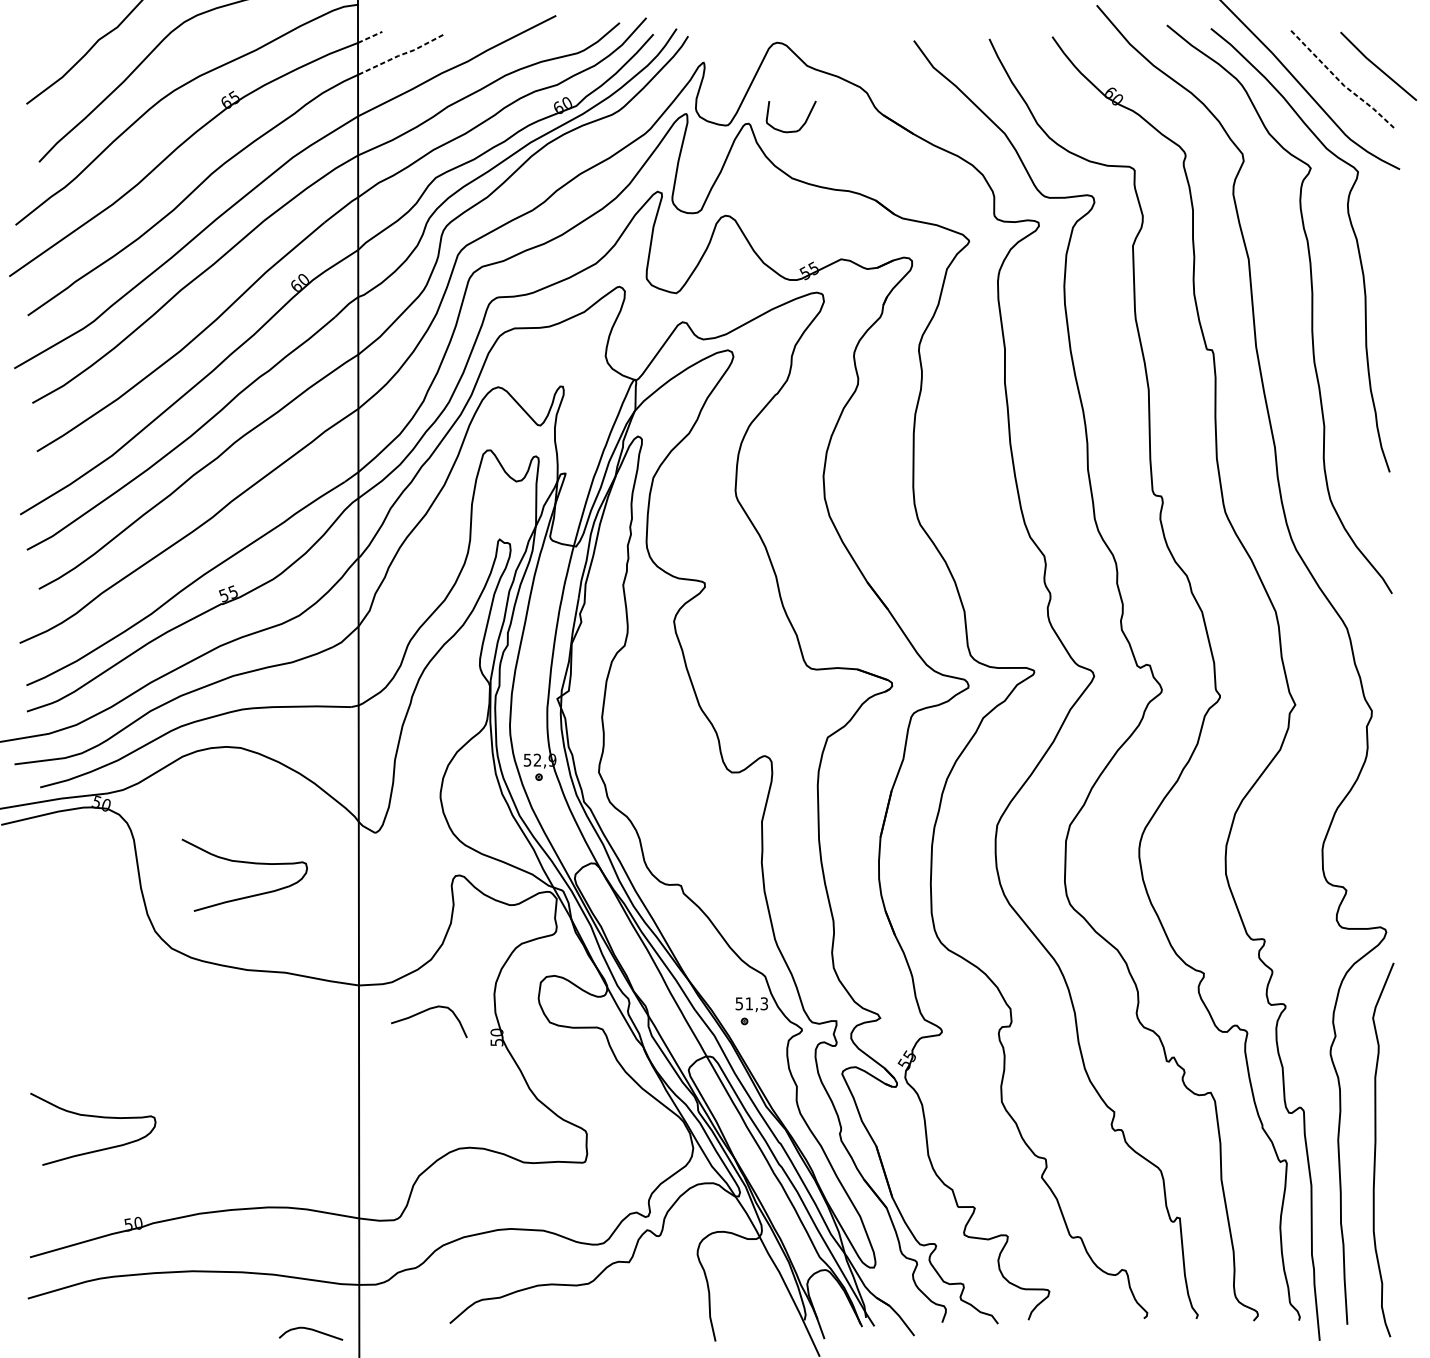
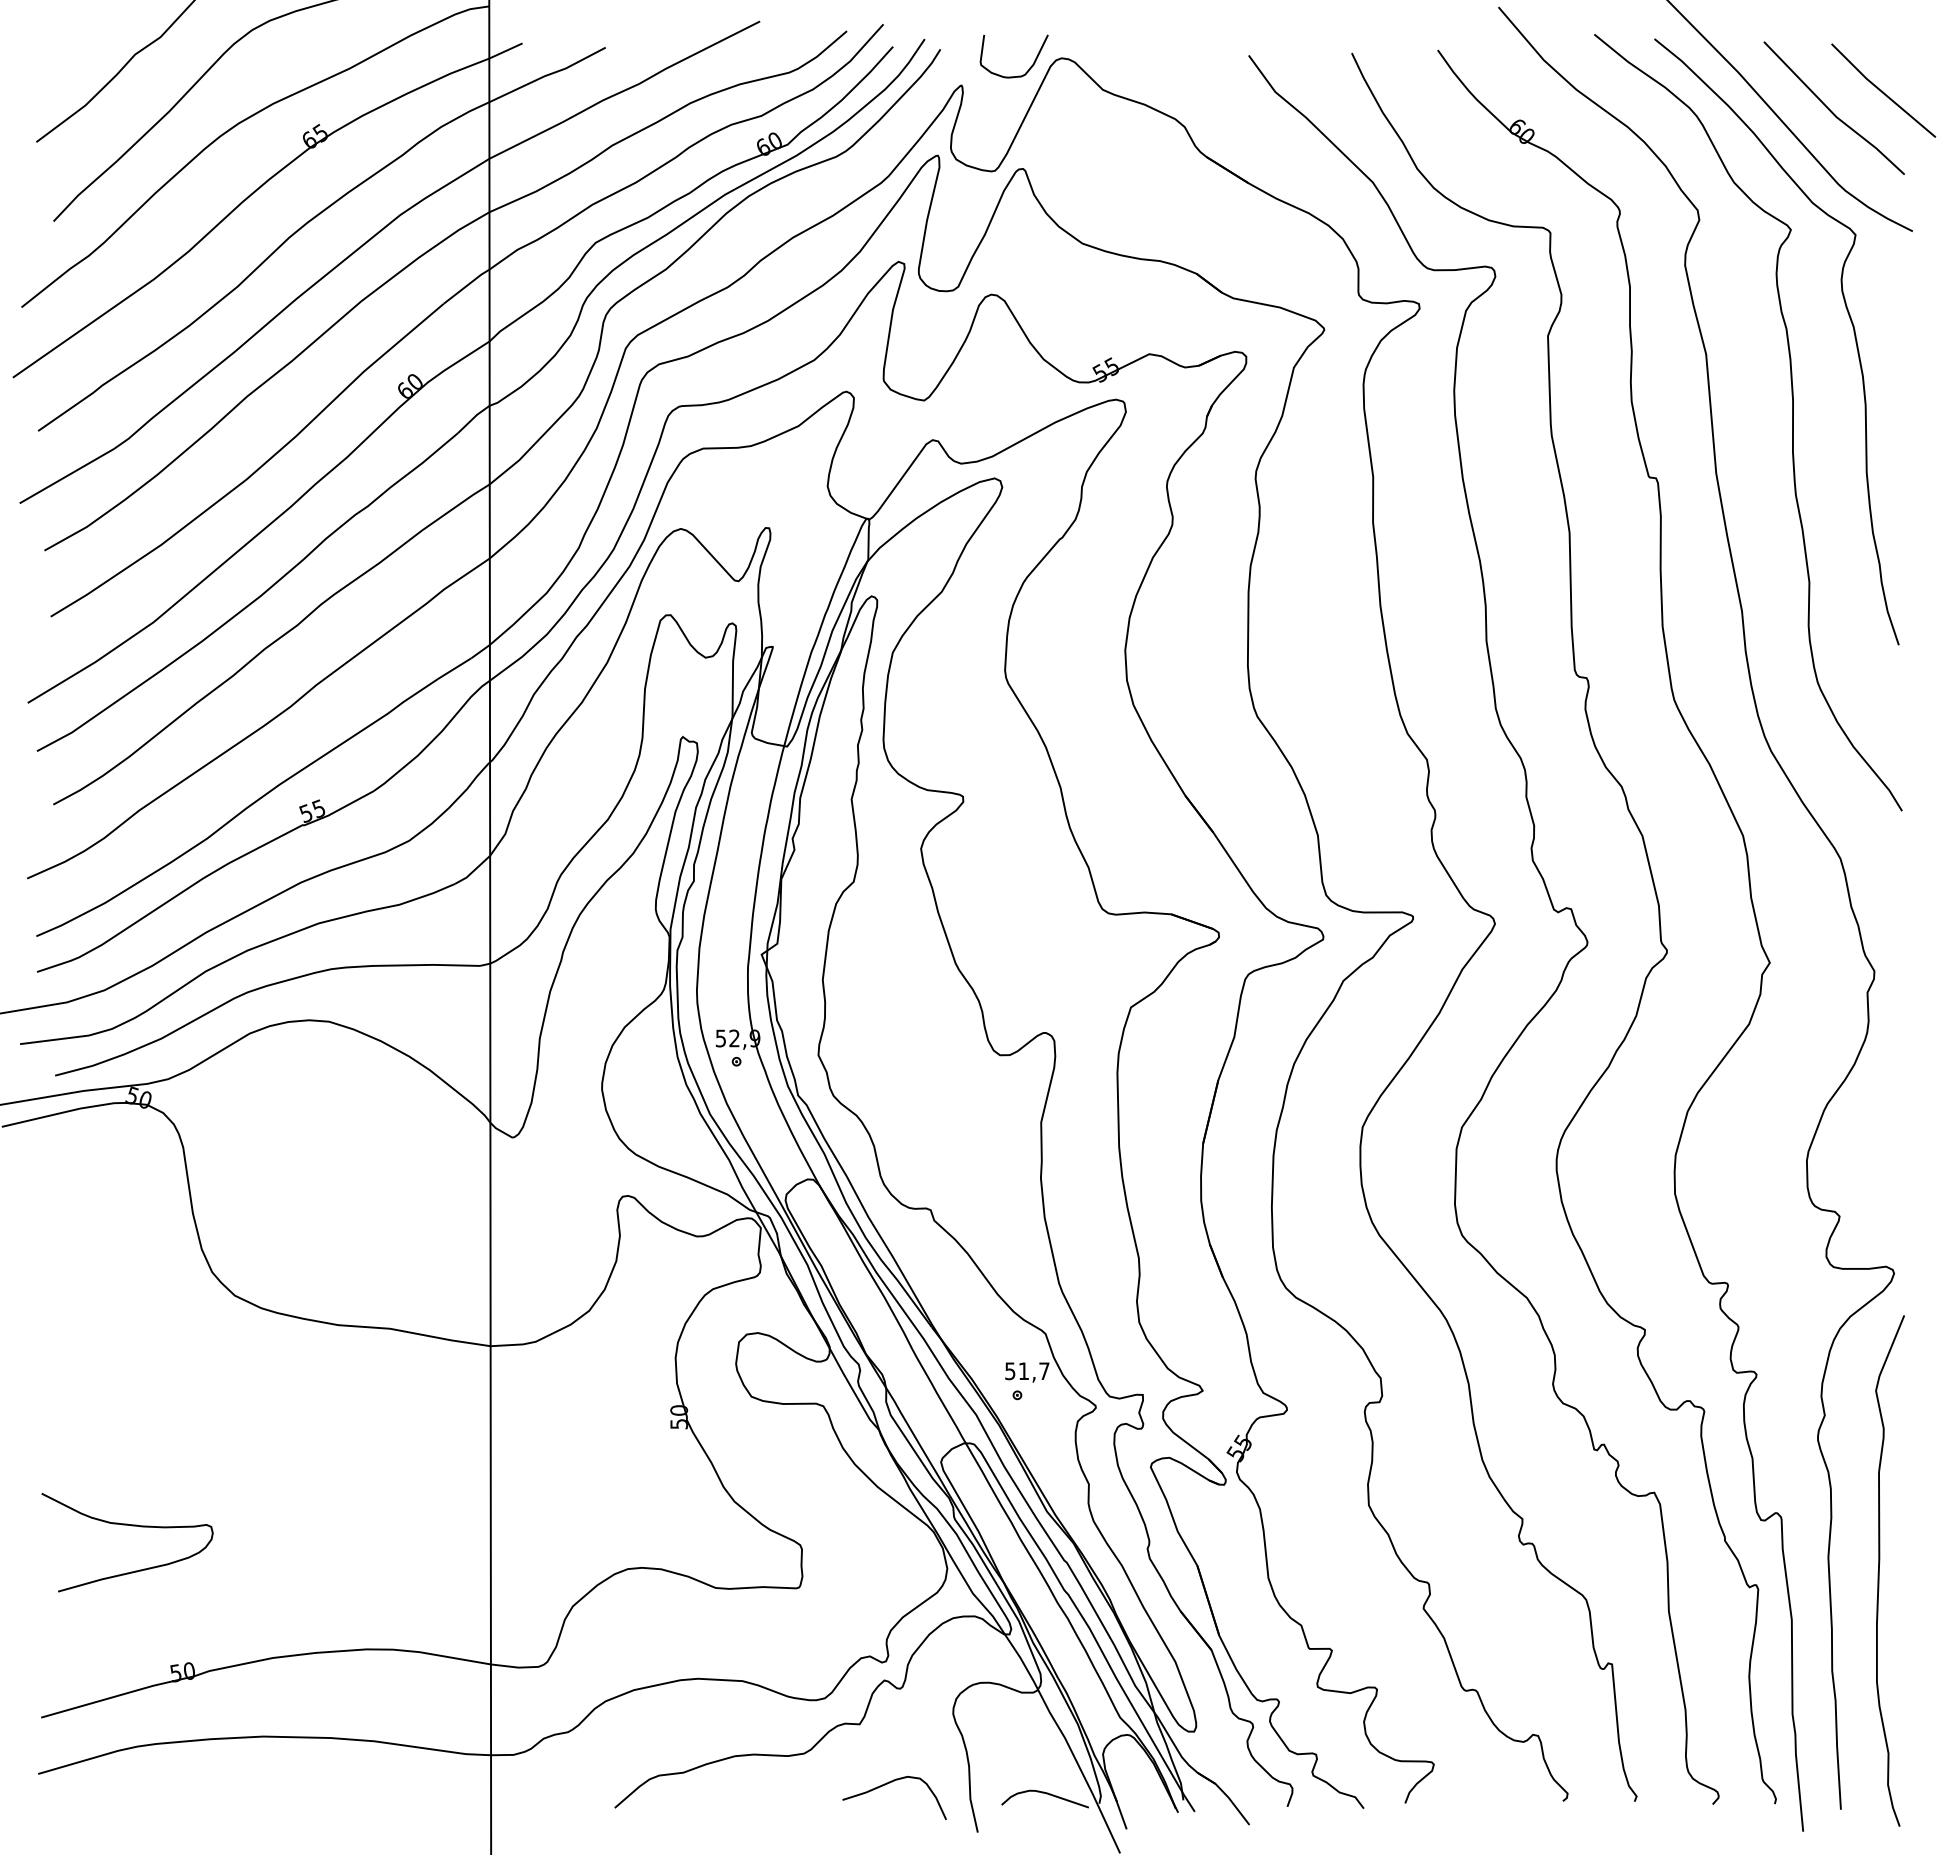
line: (370, 37) -> (506, 50), dashed -> solid
line: (400, 55) -> (547, 75), dashed -> solid
line: (1341, 82) -> (1832, 112), dashed -> solid
curve: (802, 124) -> (1029, 67), moved
curve: (247, 863) -> (338, 1179), removed
text: (764, 1004) -> (1044, 1371), 51,3 -> 51,7
curve: (424, 1012) -> (887, 1784), moved
curve: (312, 1330) -> (1046, 1794), moved

